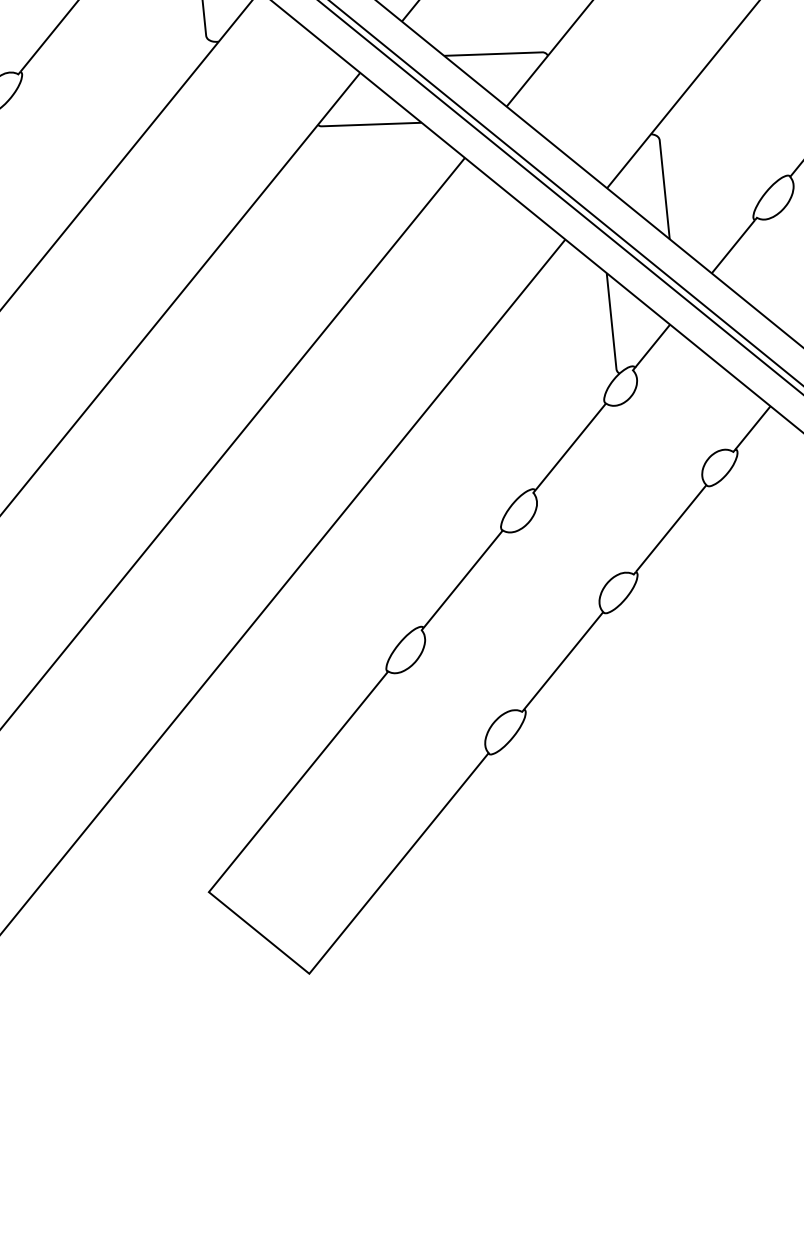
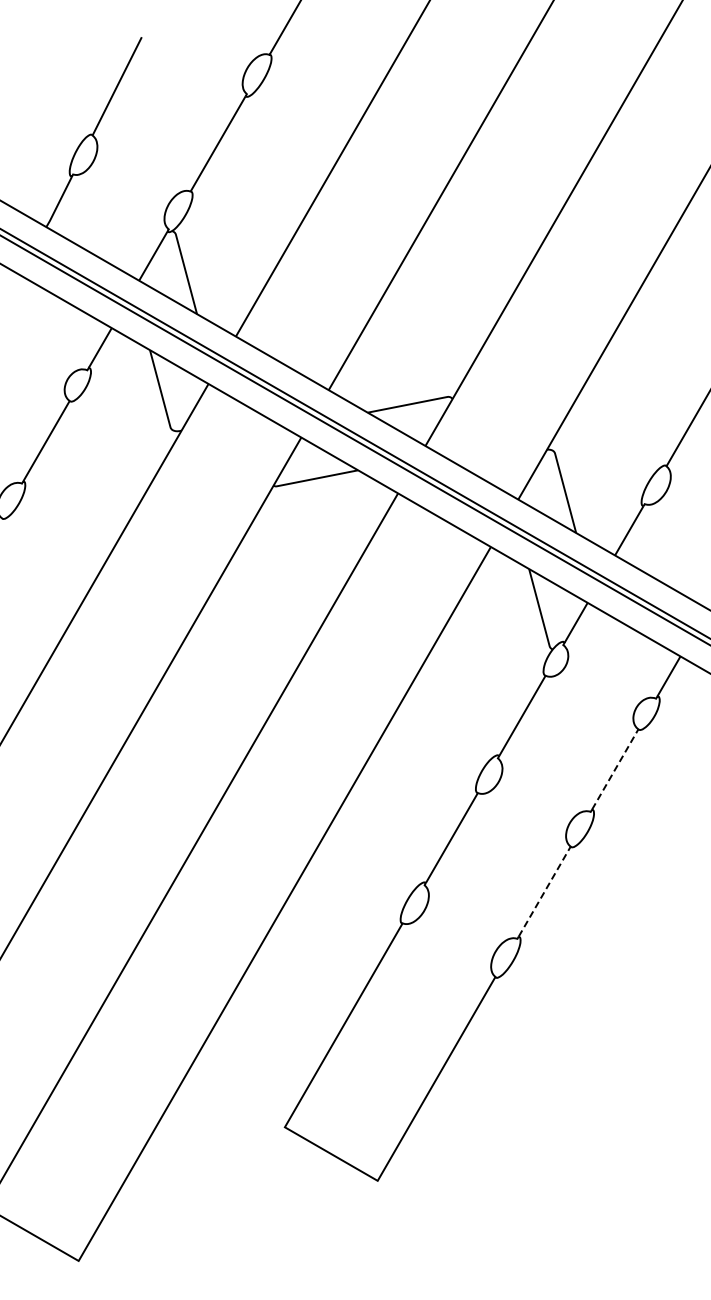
line: (671, 527) -> (615, 768), solid -> dashed
line: (563, 660) -> (544, 891), solid -> dashed

